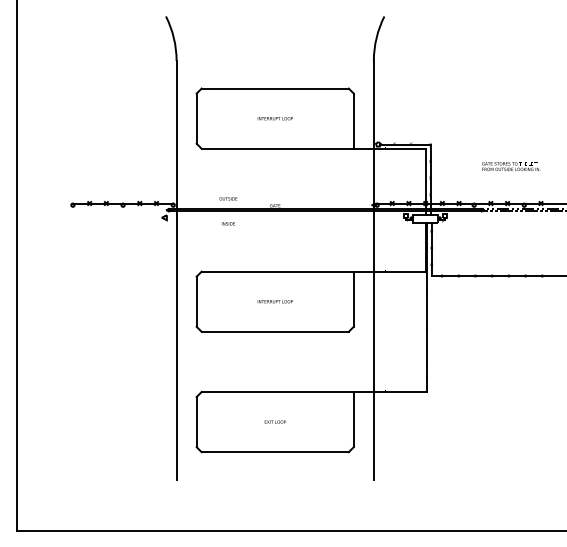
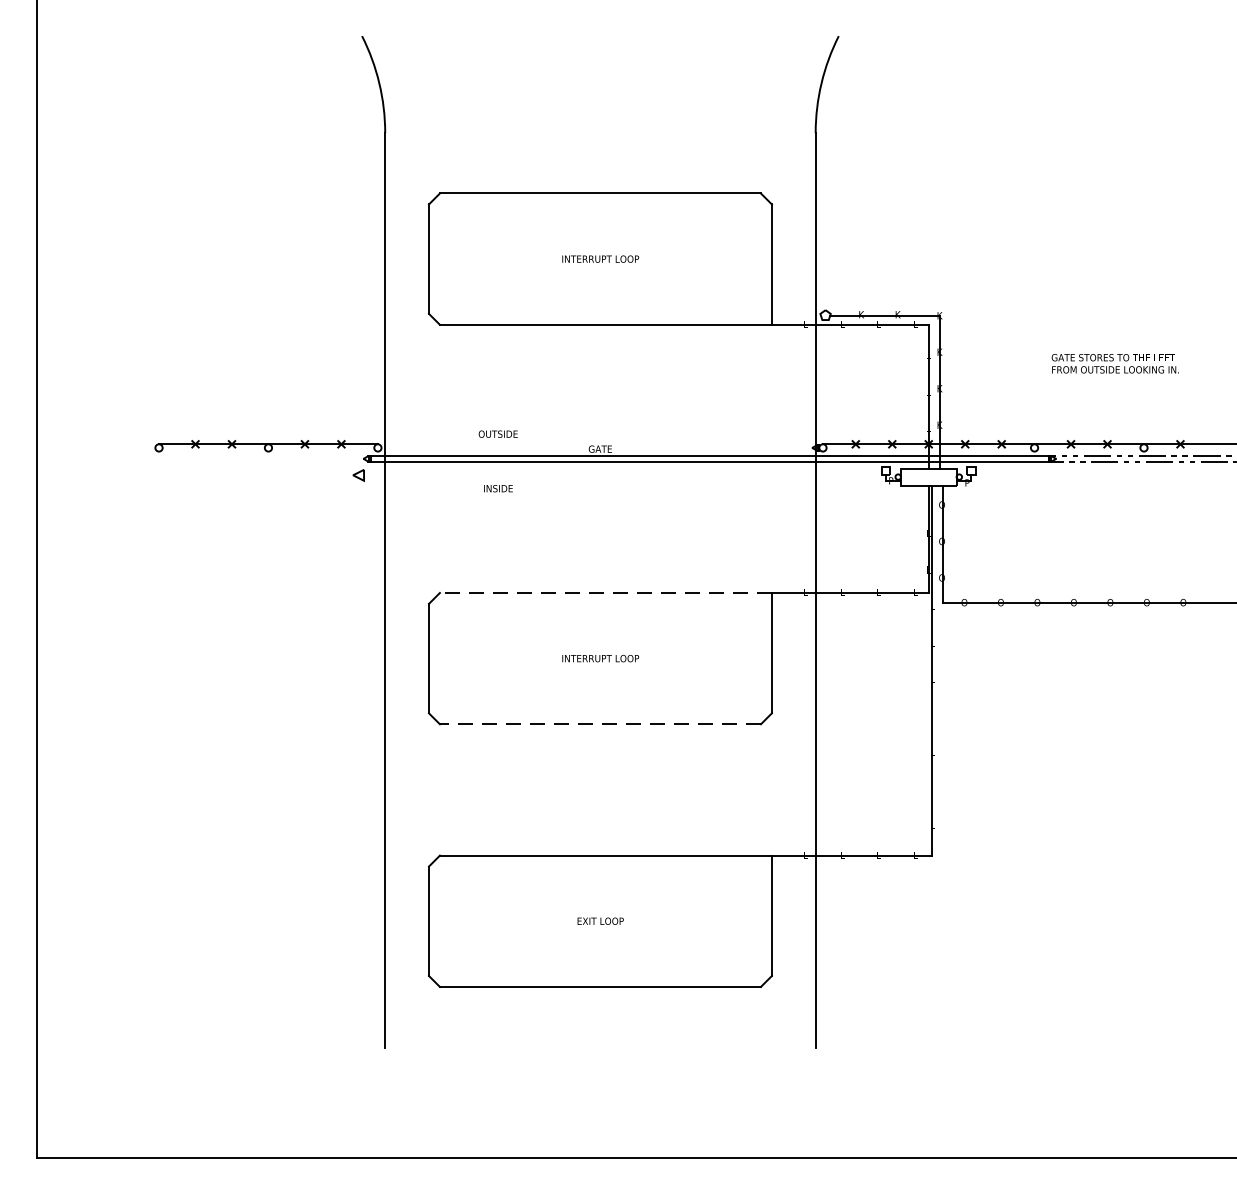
line: (277, 271) -> (605, 592), solid -> dashed
line: (275, 331) -> (601, 723), solid -> dashed

